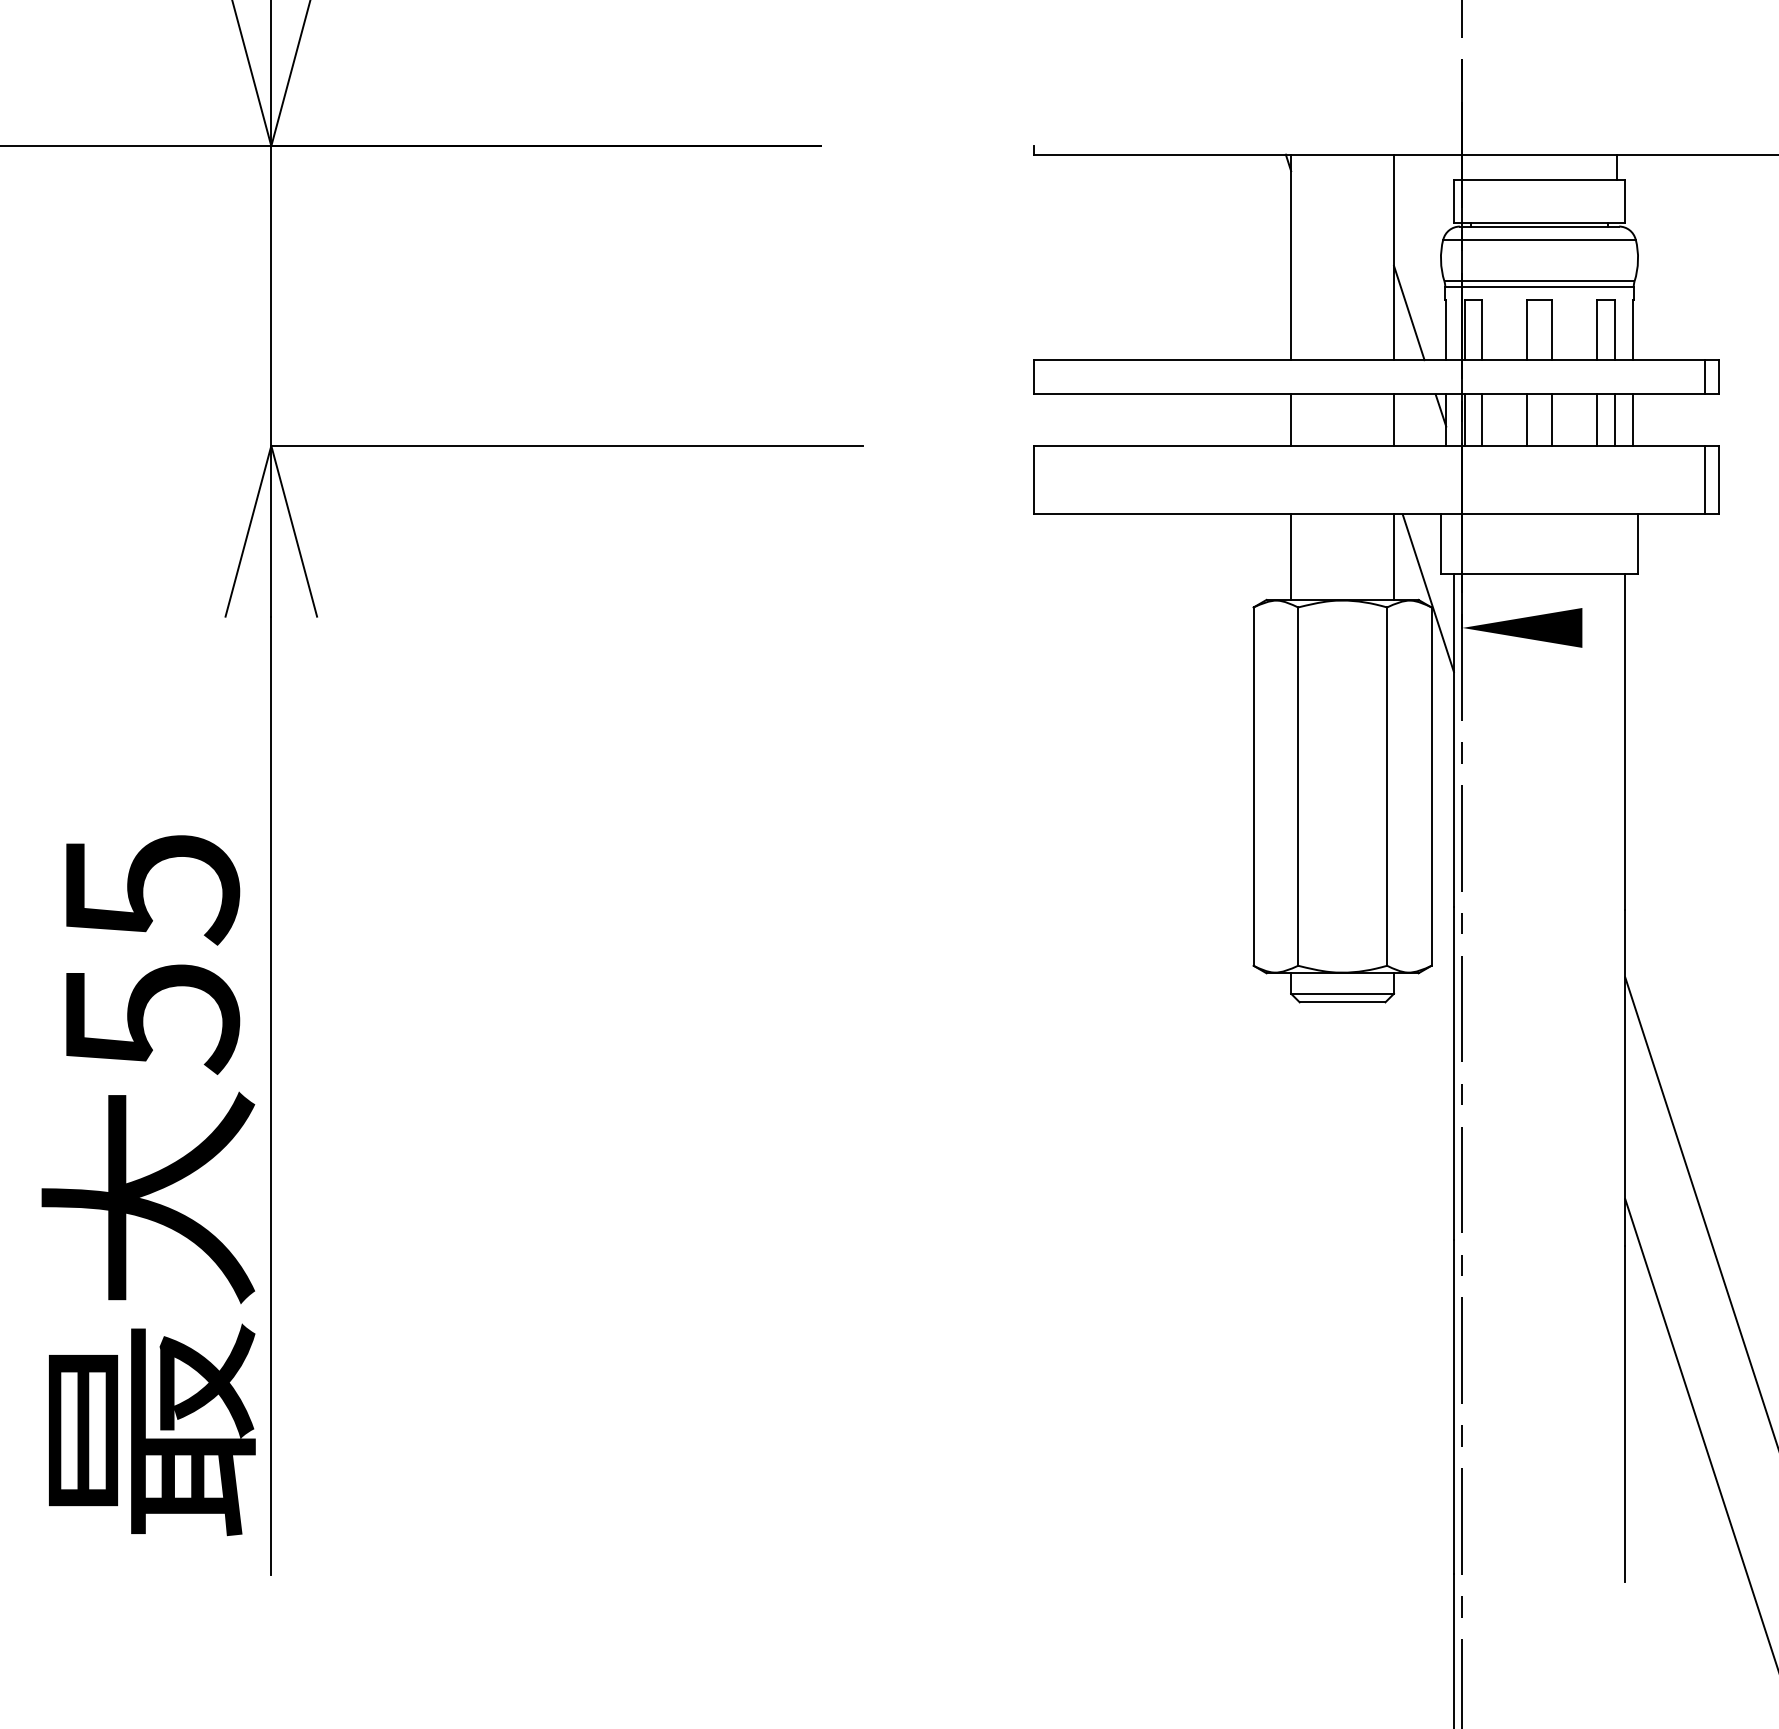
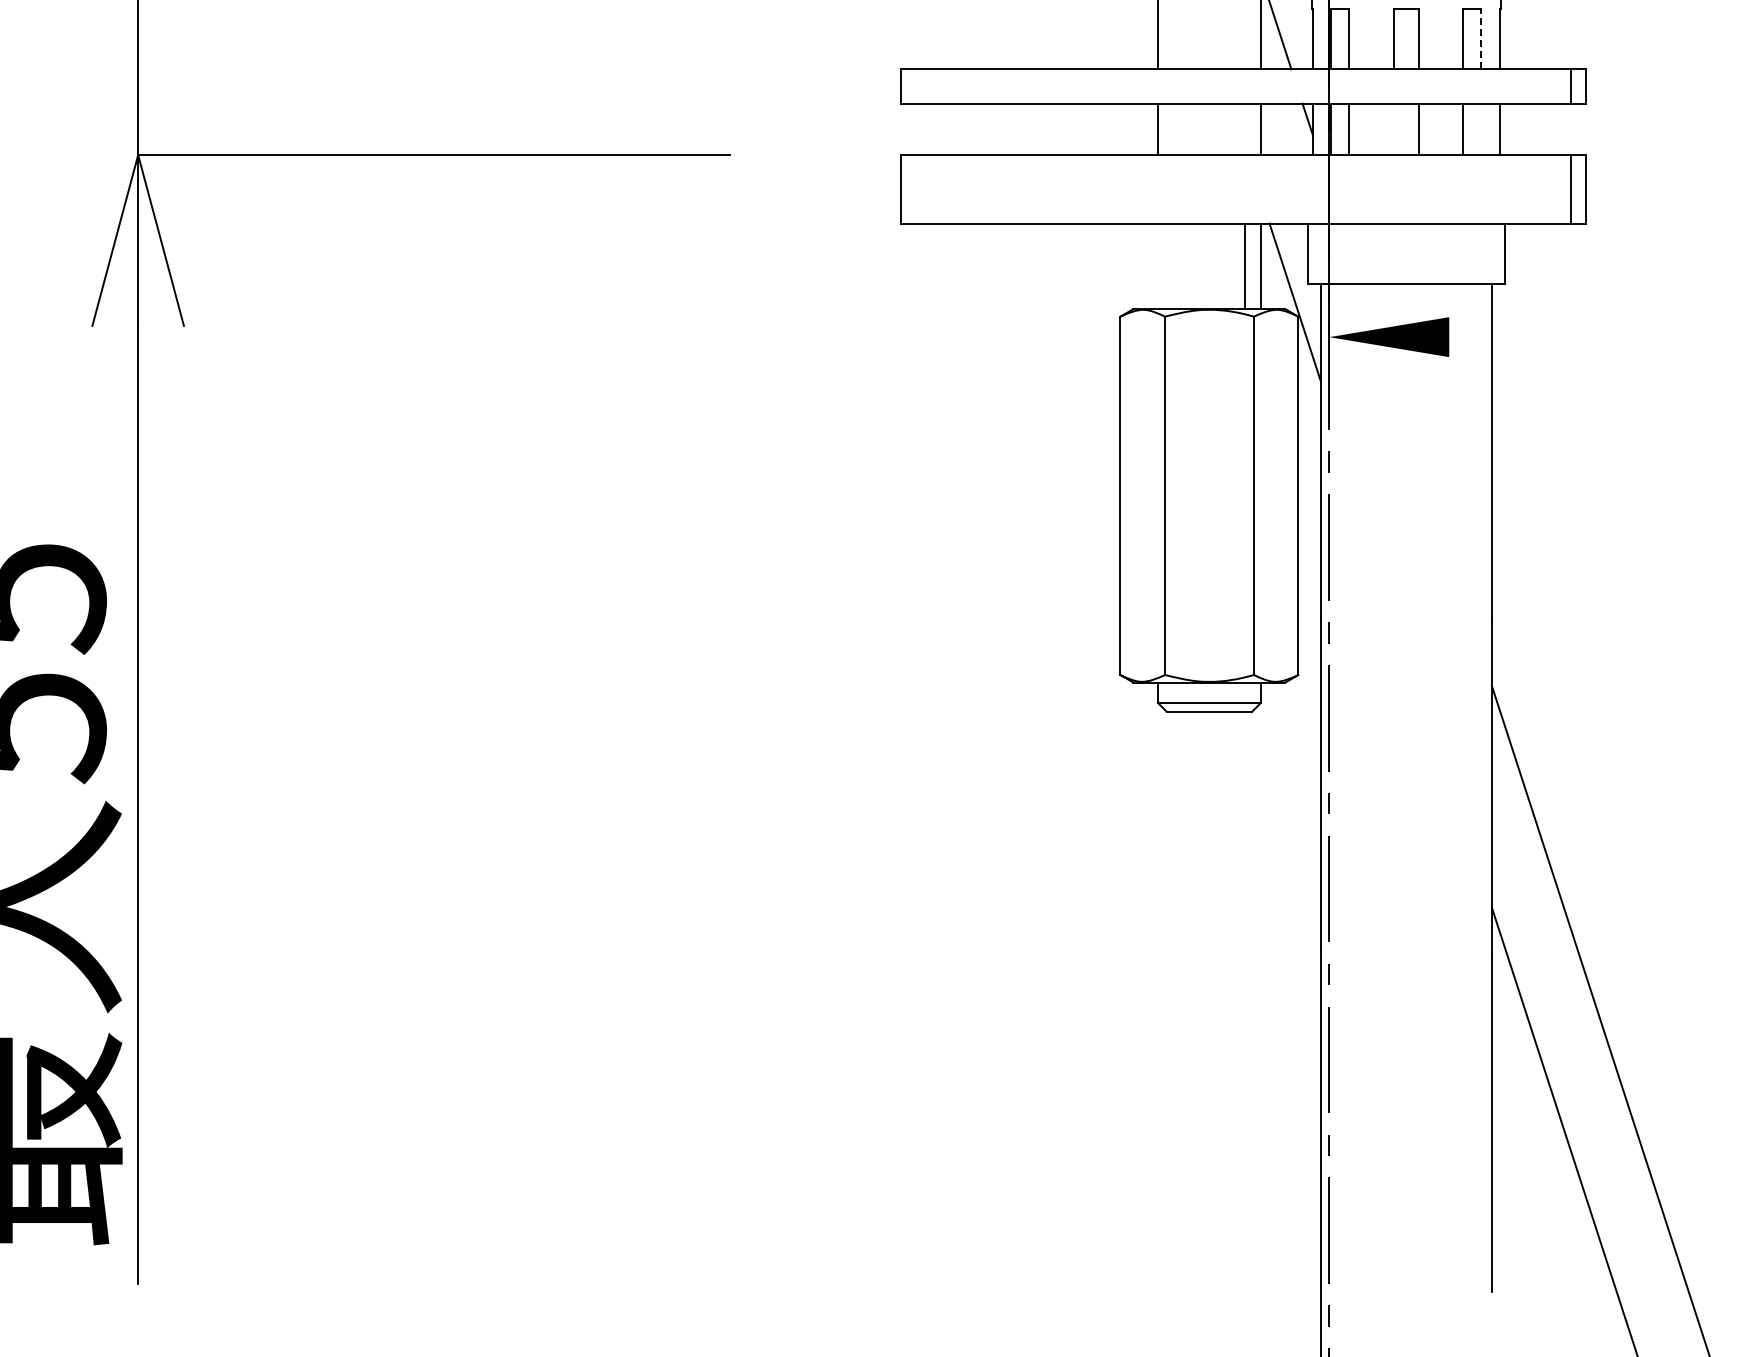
line: (1614, 330) -> (1481, 39), solid -> dashed
line: (1526, 419) -> (1393, 128), removed
line: (1614, 419) -> (1481, 128), removed
line: (1291, 556) -> (1245, 265), moved

